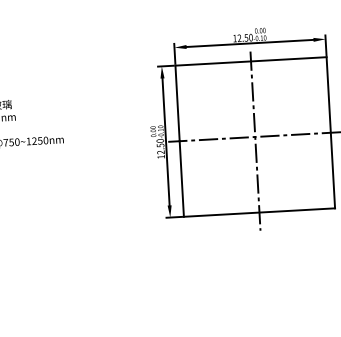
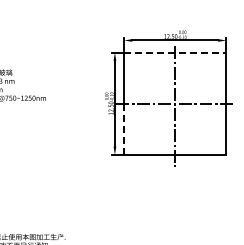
line: (251, 61) -> (175, 52), solid -> dashed
line: (182, 179) -> (124, 129), solid -> dashed

